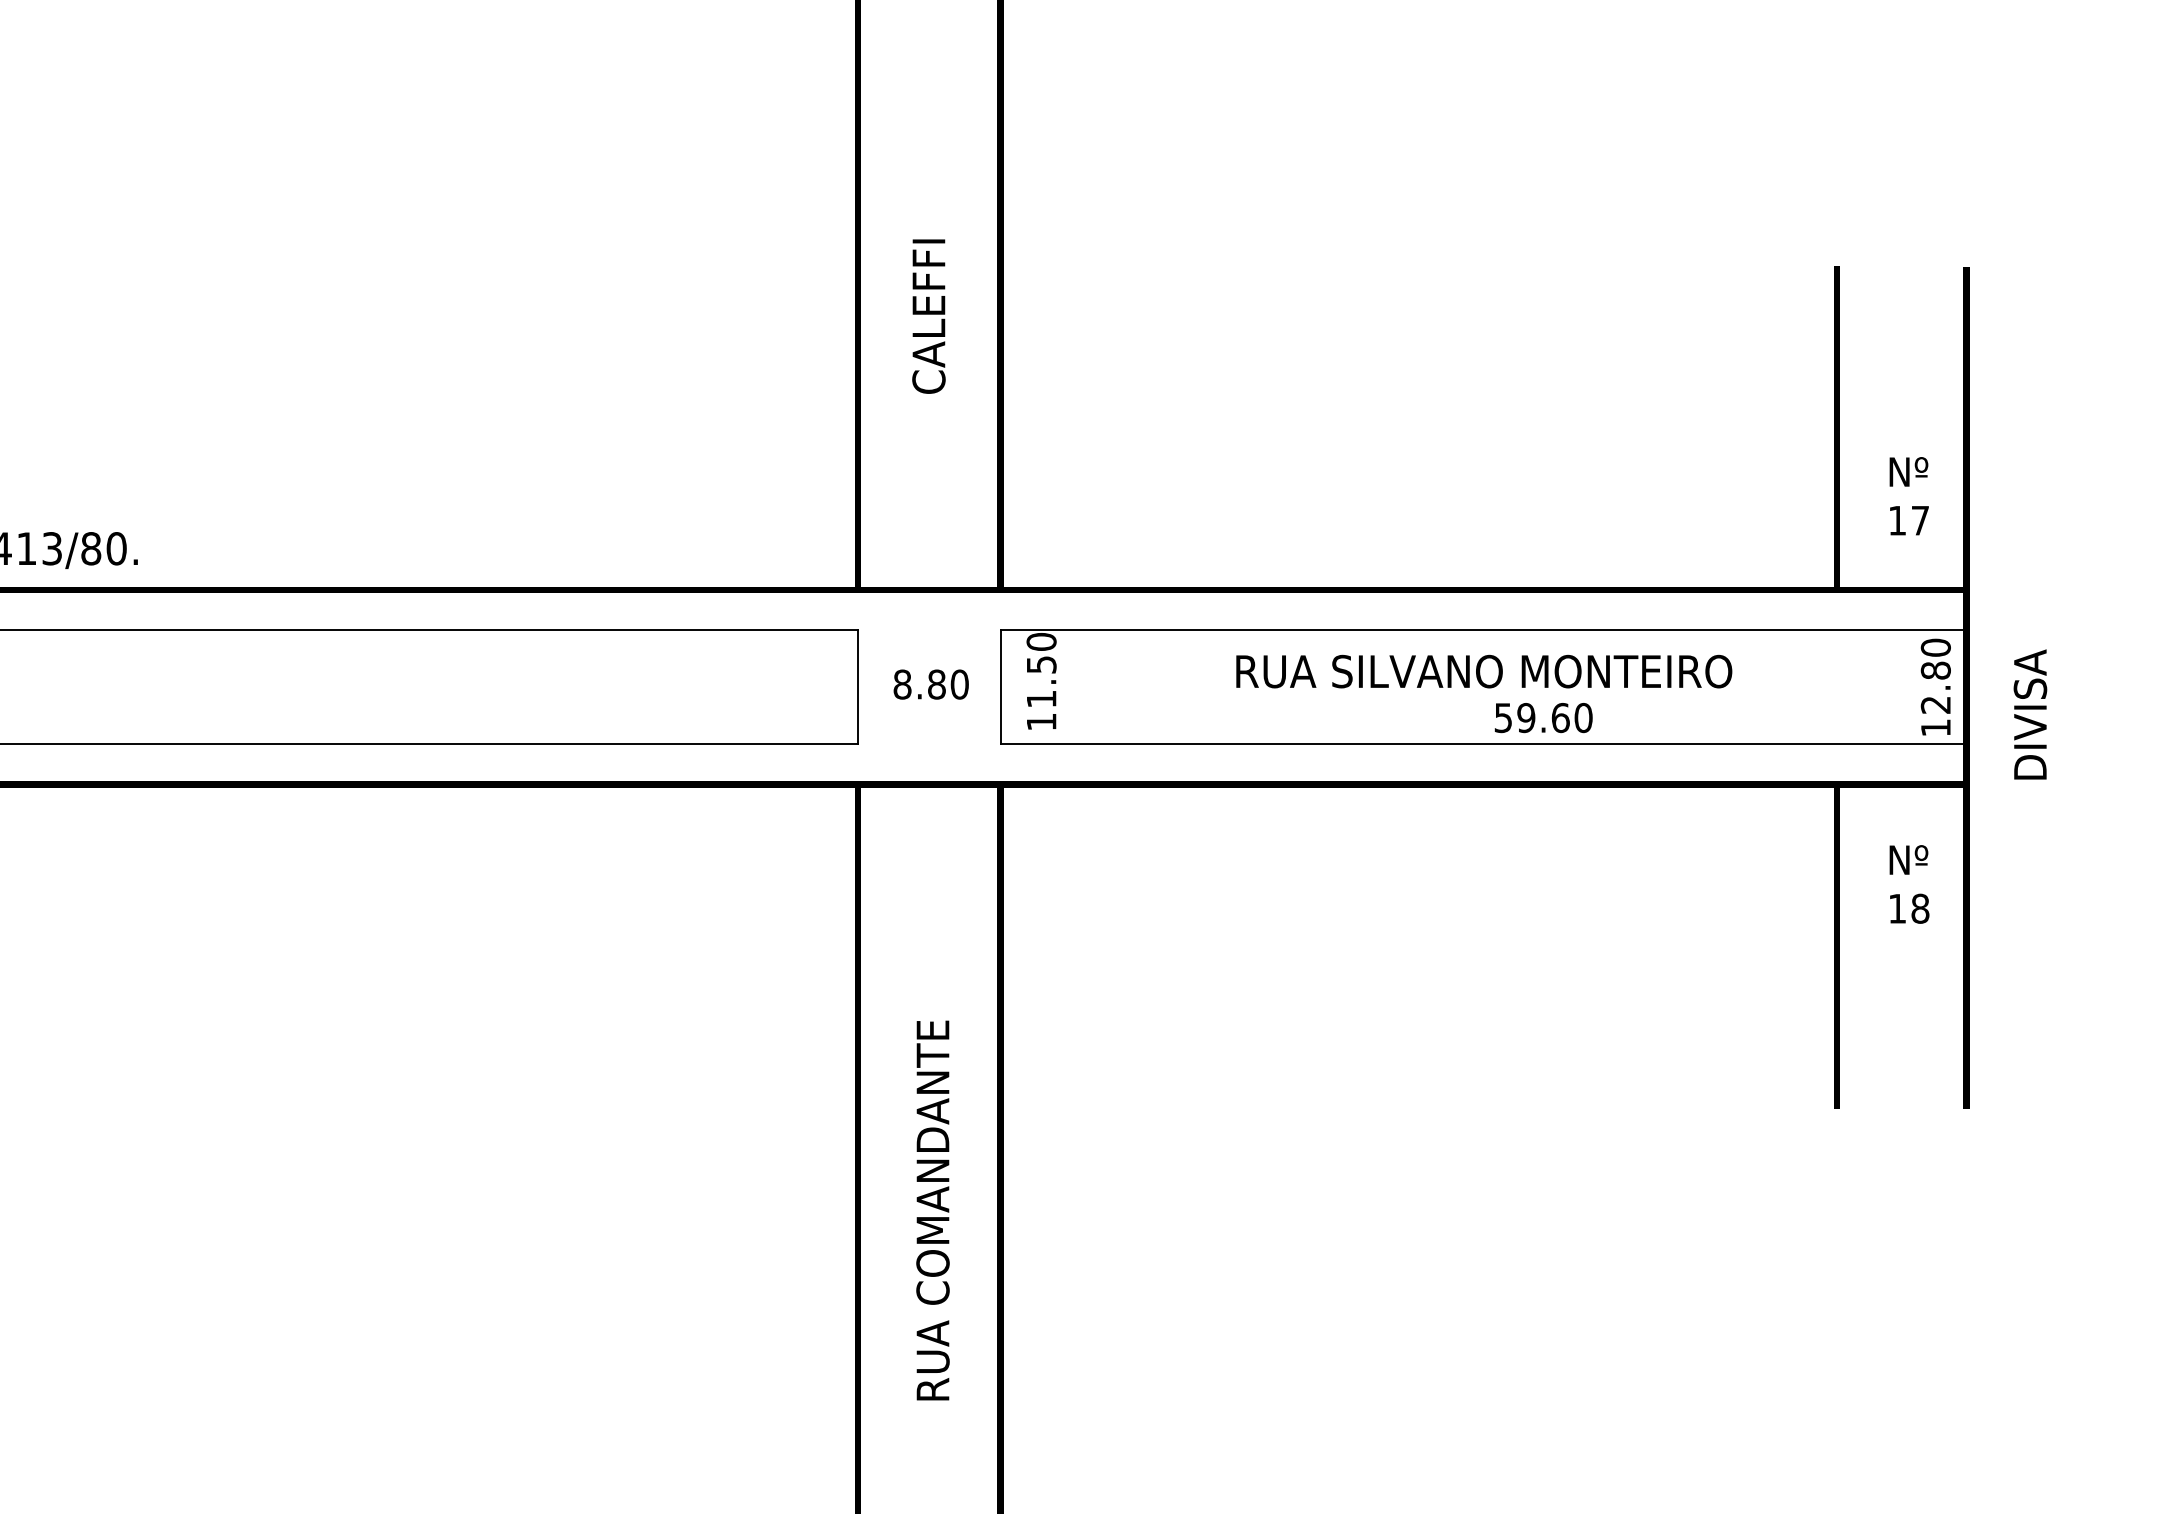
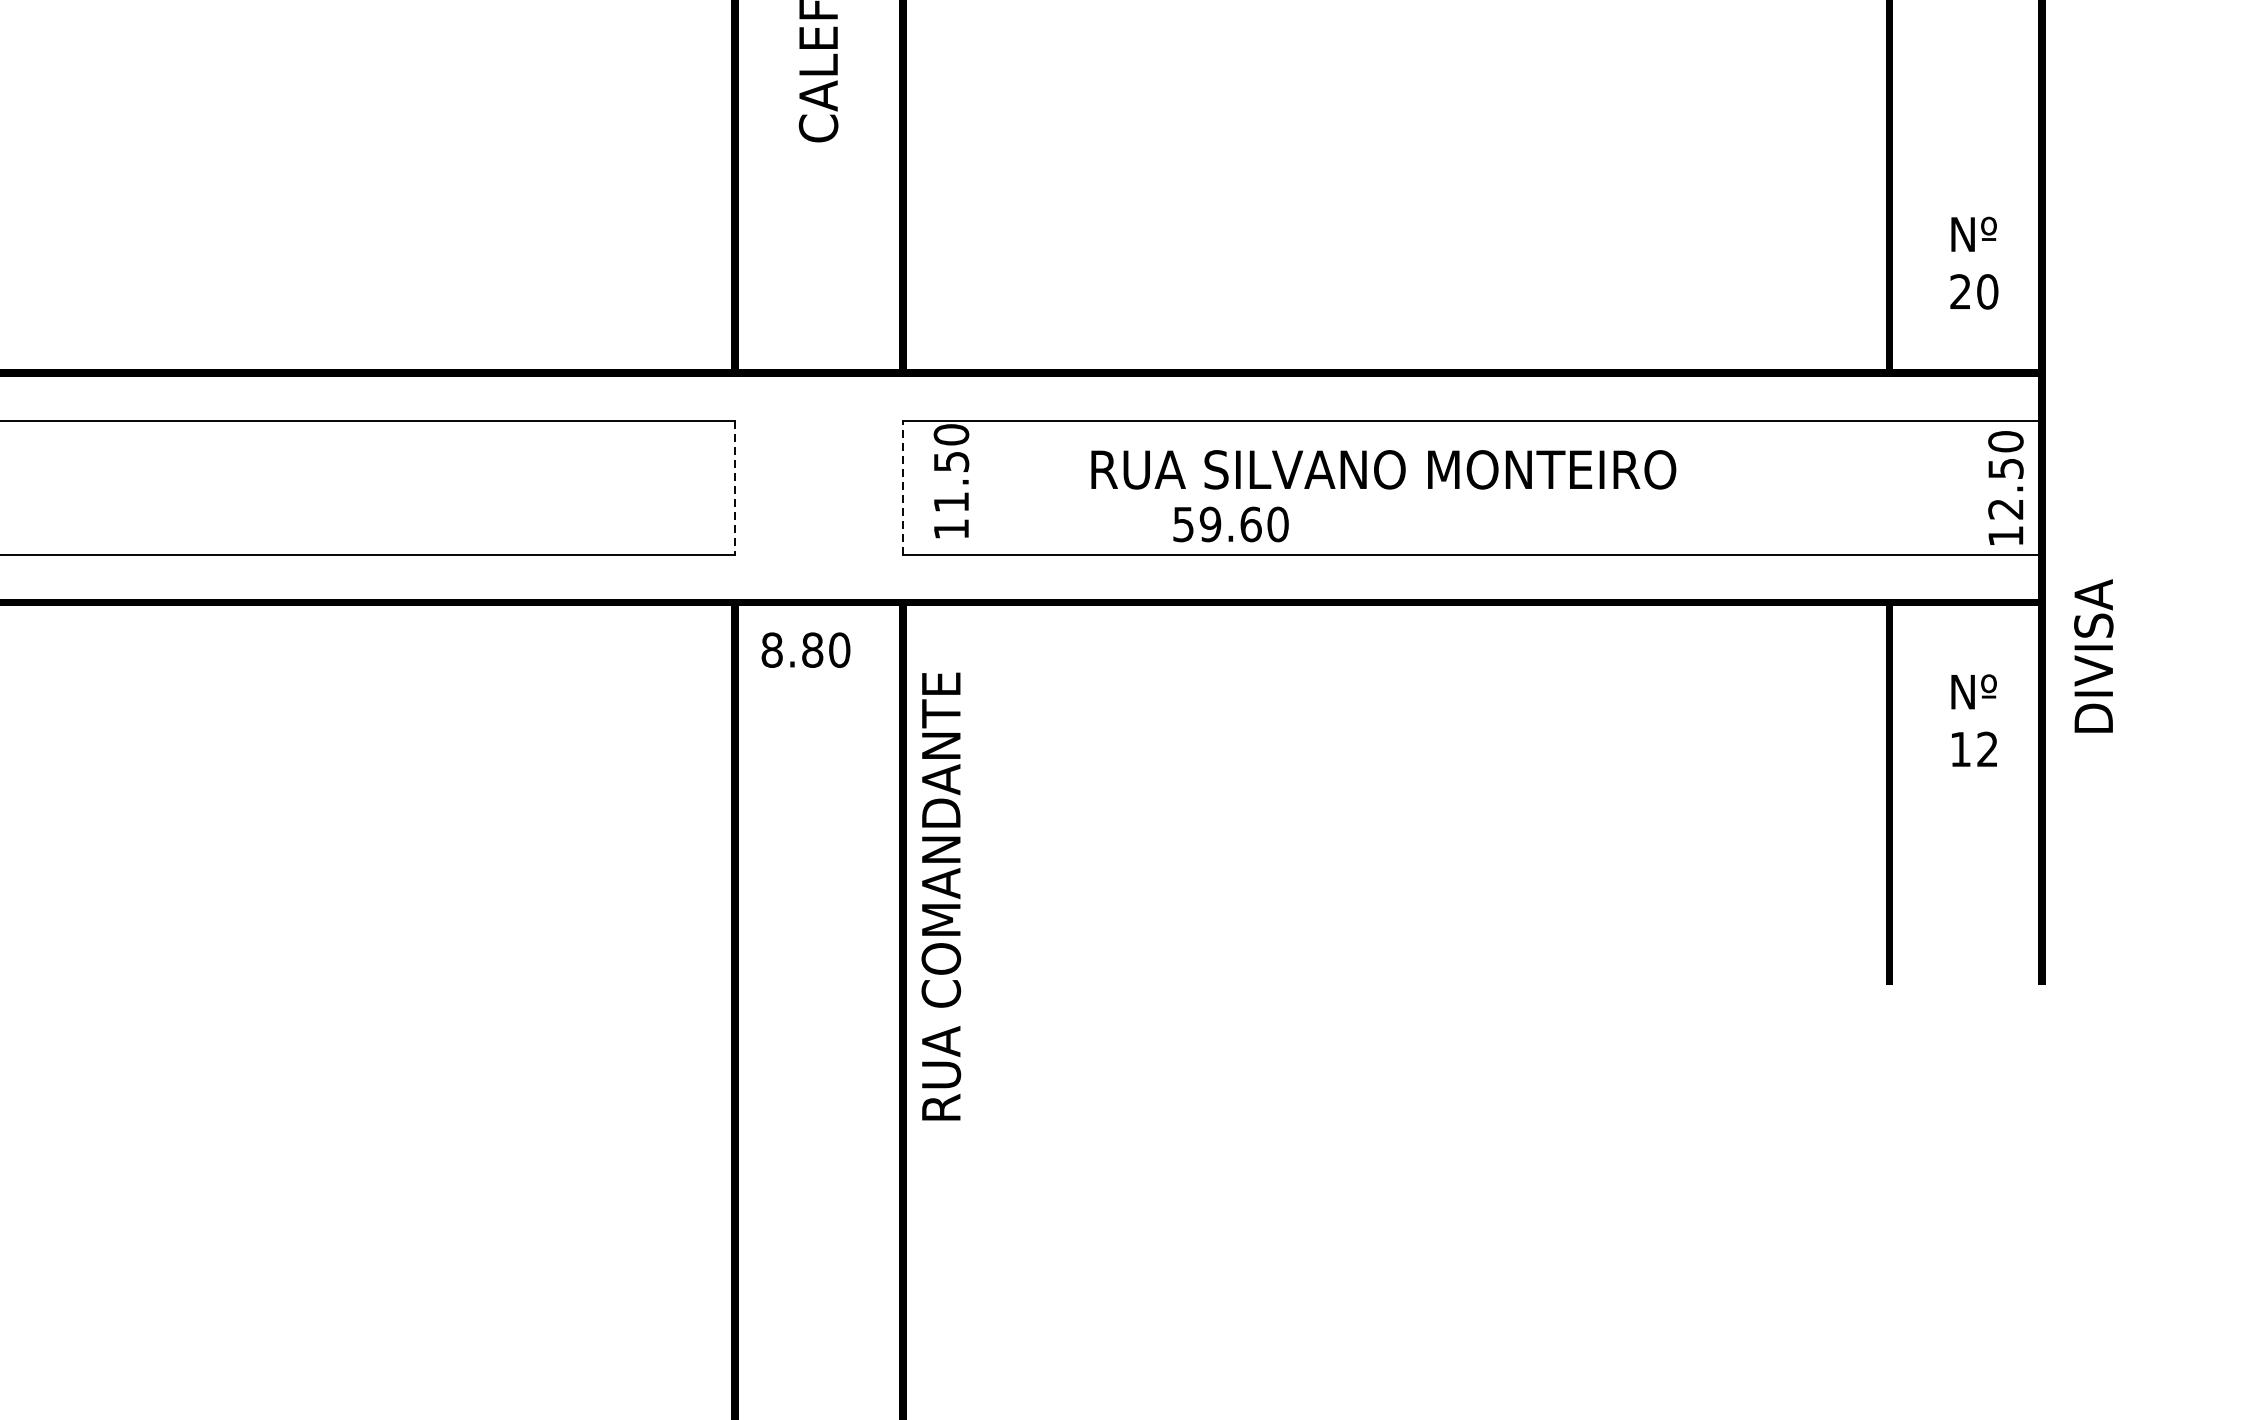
text: (1908, 520) -> (1973, 291), 17 -> 20
text: (1935, 670) -> (2005, 468), 12.80 -> 12.50
text: (1484, 671) -> (1384, 469), moved
text: (930, 684) -> (805, 650), moved
line: (857, 687) -> (734, 488), solid -> dashed
line: (1000, 687) -> (902, 488), solid -> dashed
text: (2030, 714) -> (2093, 655), moved
text: (1543, 718) -> (1230, 525), moved
text: (1920, 908) -> (1987, 749), 18 -> 12
text: (932, 1210) -> (940, 896), moved

